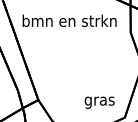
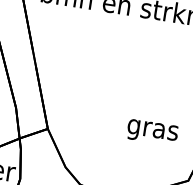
text: (99, 102) -> (152, 132), moved

